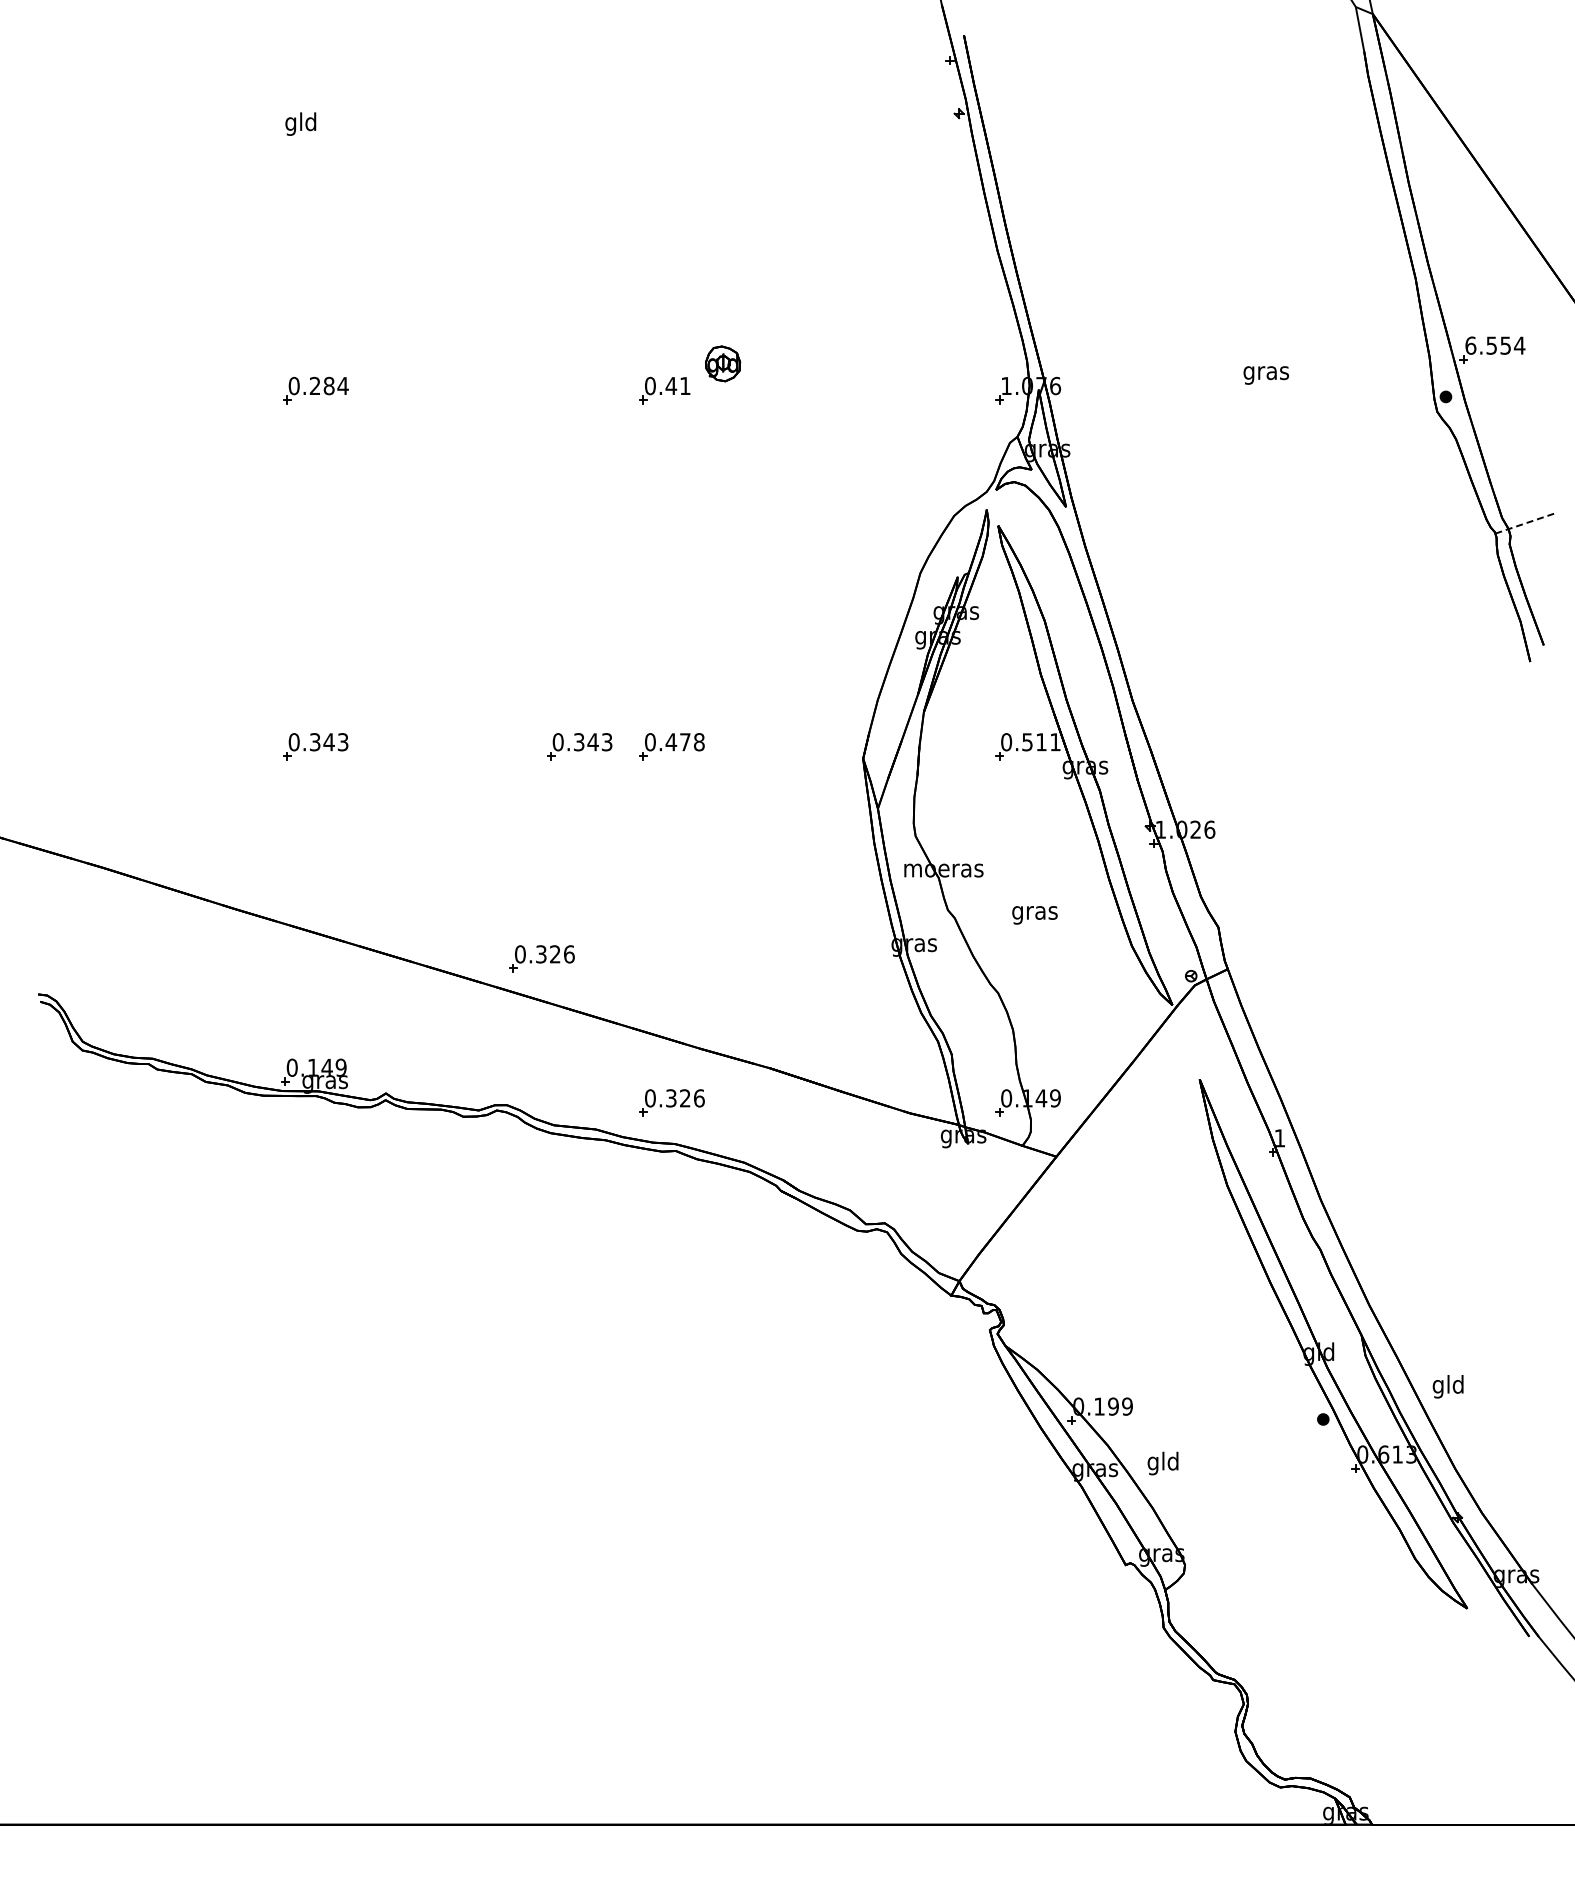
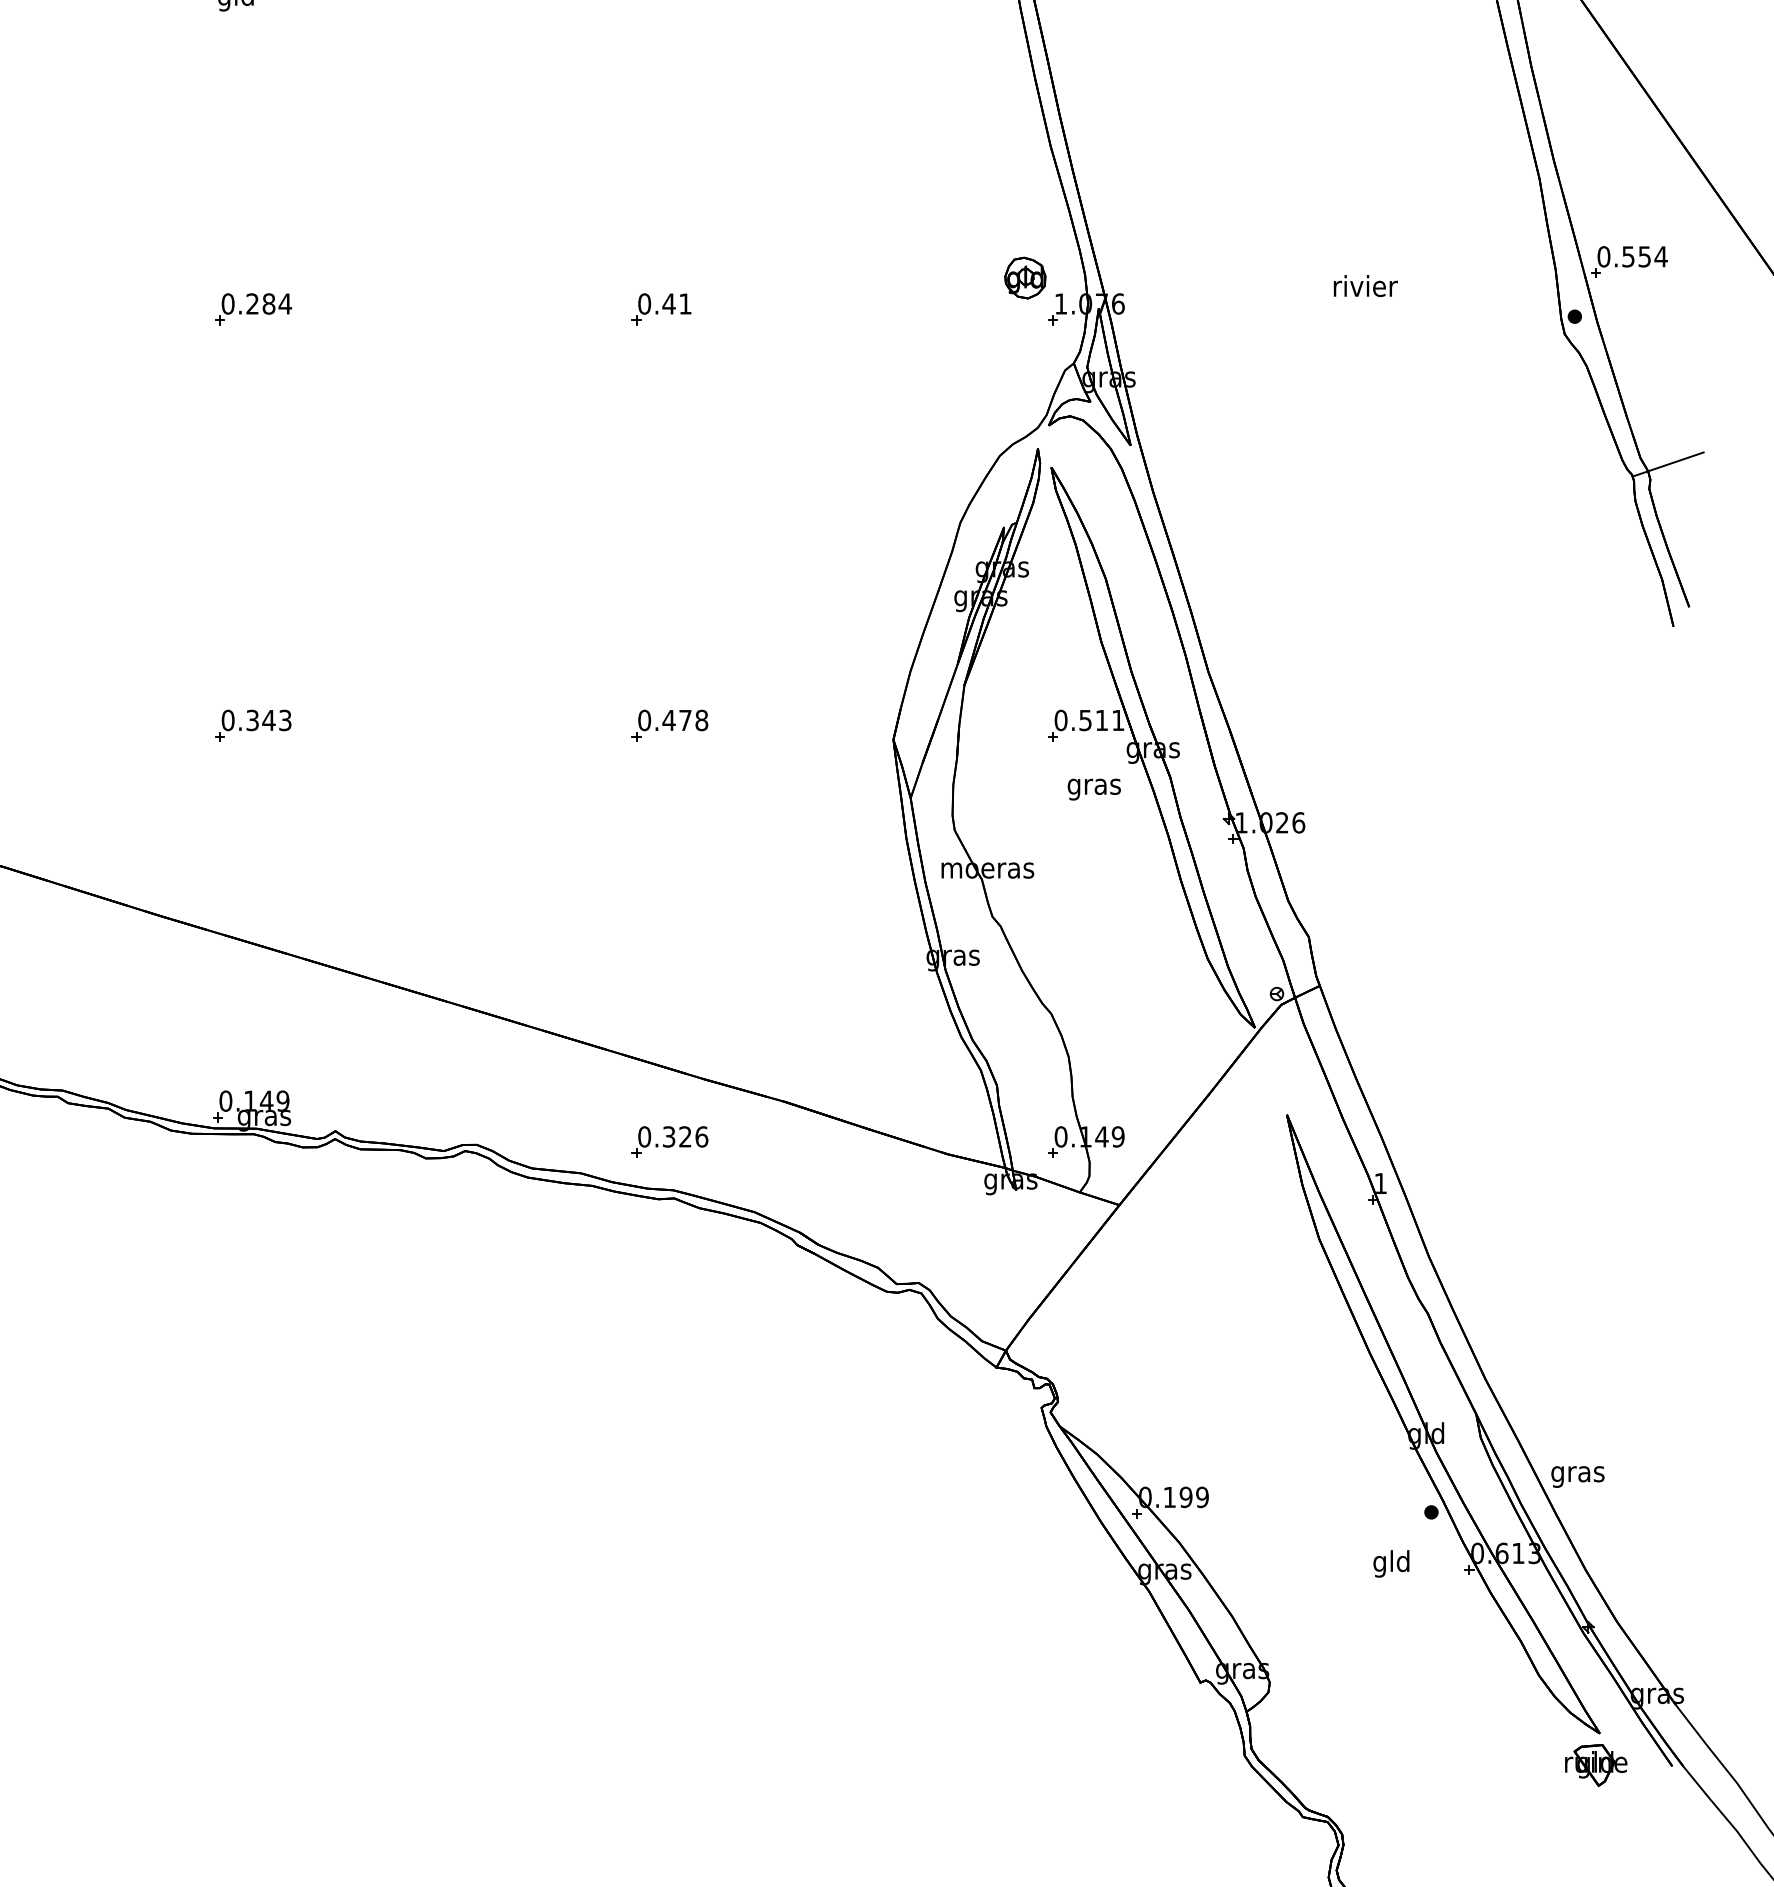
text: (1470, 345) -> (1603, 256), 6.554 -> 0.554
part: (723, 363) -> (1025, 277), moved
text: (1266, 372) -> (1365, 288), gras -> rivier
line: (1526, 523) -> (1669, 464), dashed -> solid
part: (579, 746) -> (561, 725), removed
text: (1034, 915) -> (1093, 789), moved
part: (541, 958) -> (517, 973), removed
text: (1448, 1386) -> (1577, 1473), gld -> gras
text: (1162, 1463) -> (1390, 1563), moved
part: (1463, 1635) -> (1595, 1764), added

